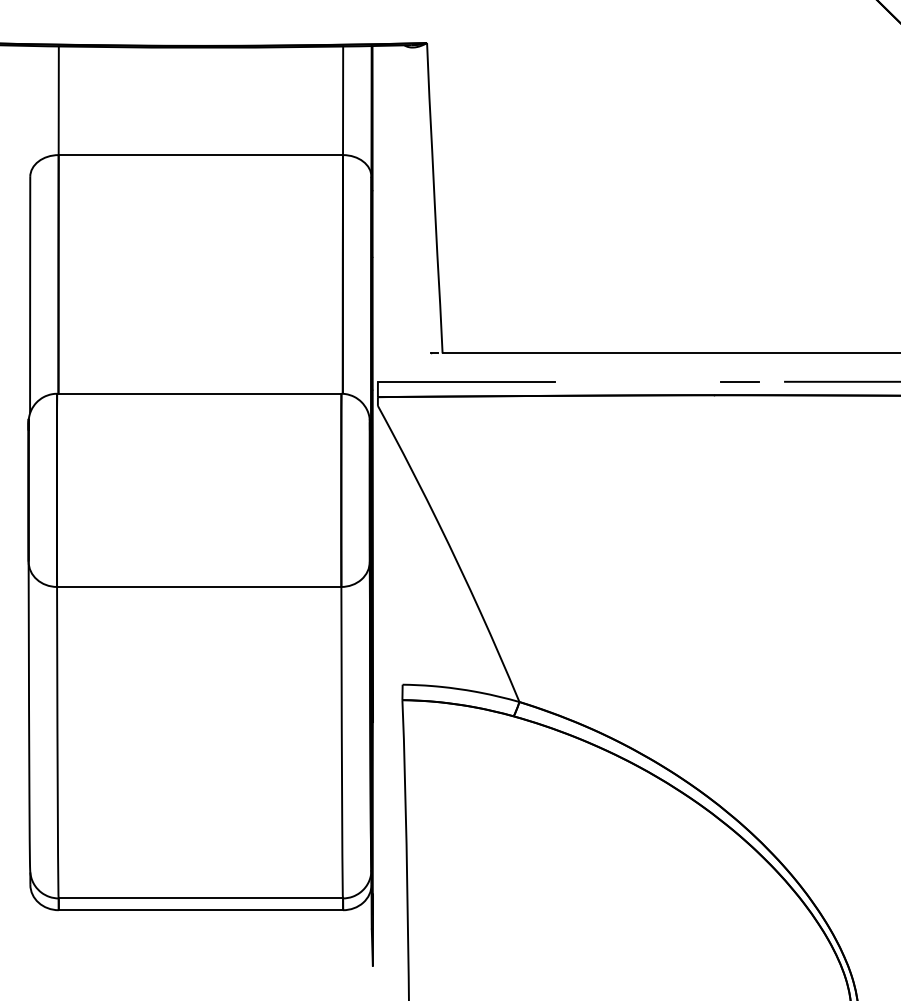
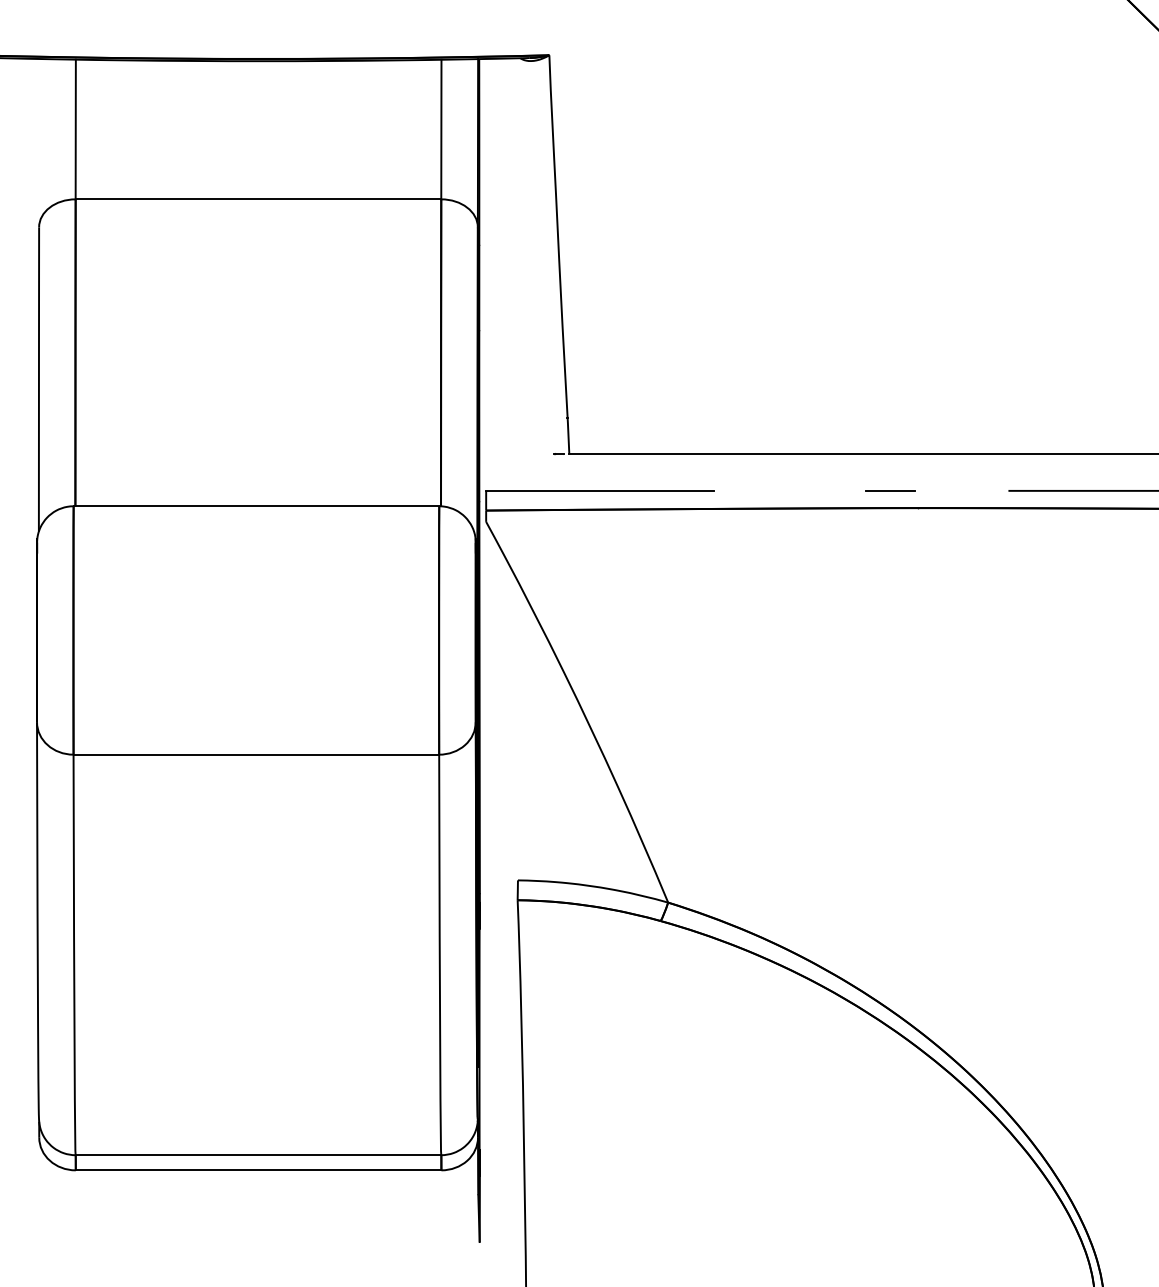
line: (739, 381) -> (889, 490), moved

